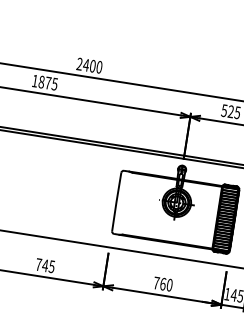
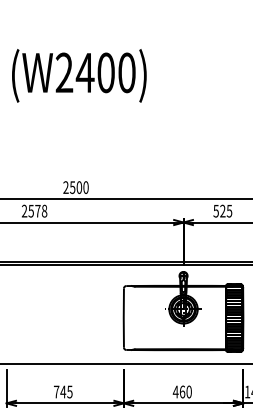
text: (86, 65) -> (72, 187), 2400 -> 2500
text: (44, 81) -> (34, 210), 1875 -> 2578
text: (156, 282) -> (175, 391), 760 -> 460

